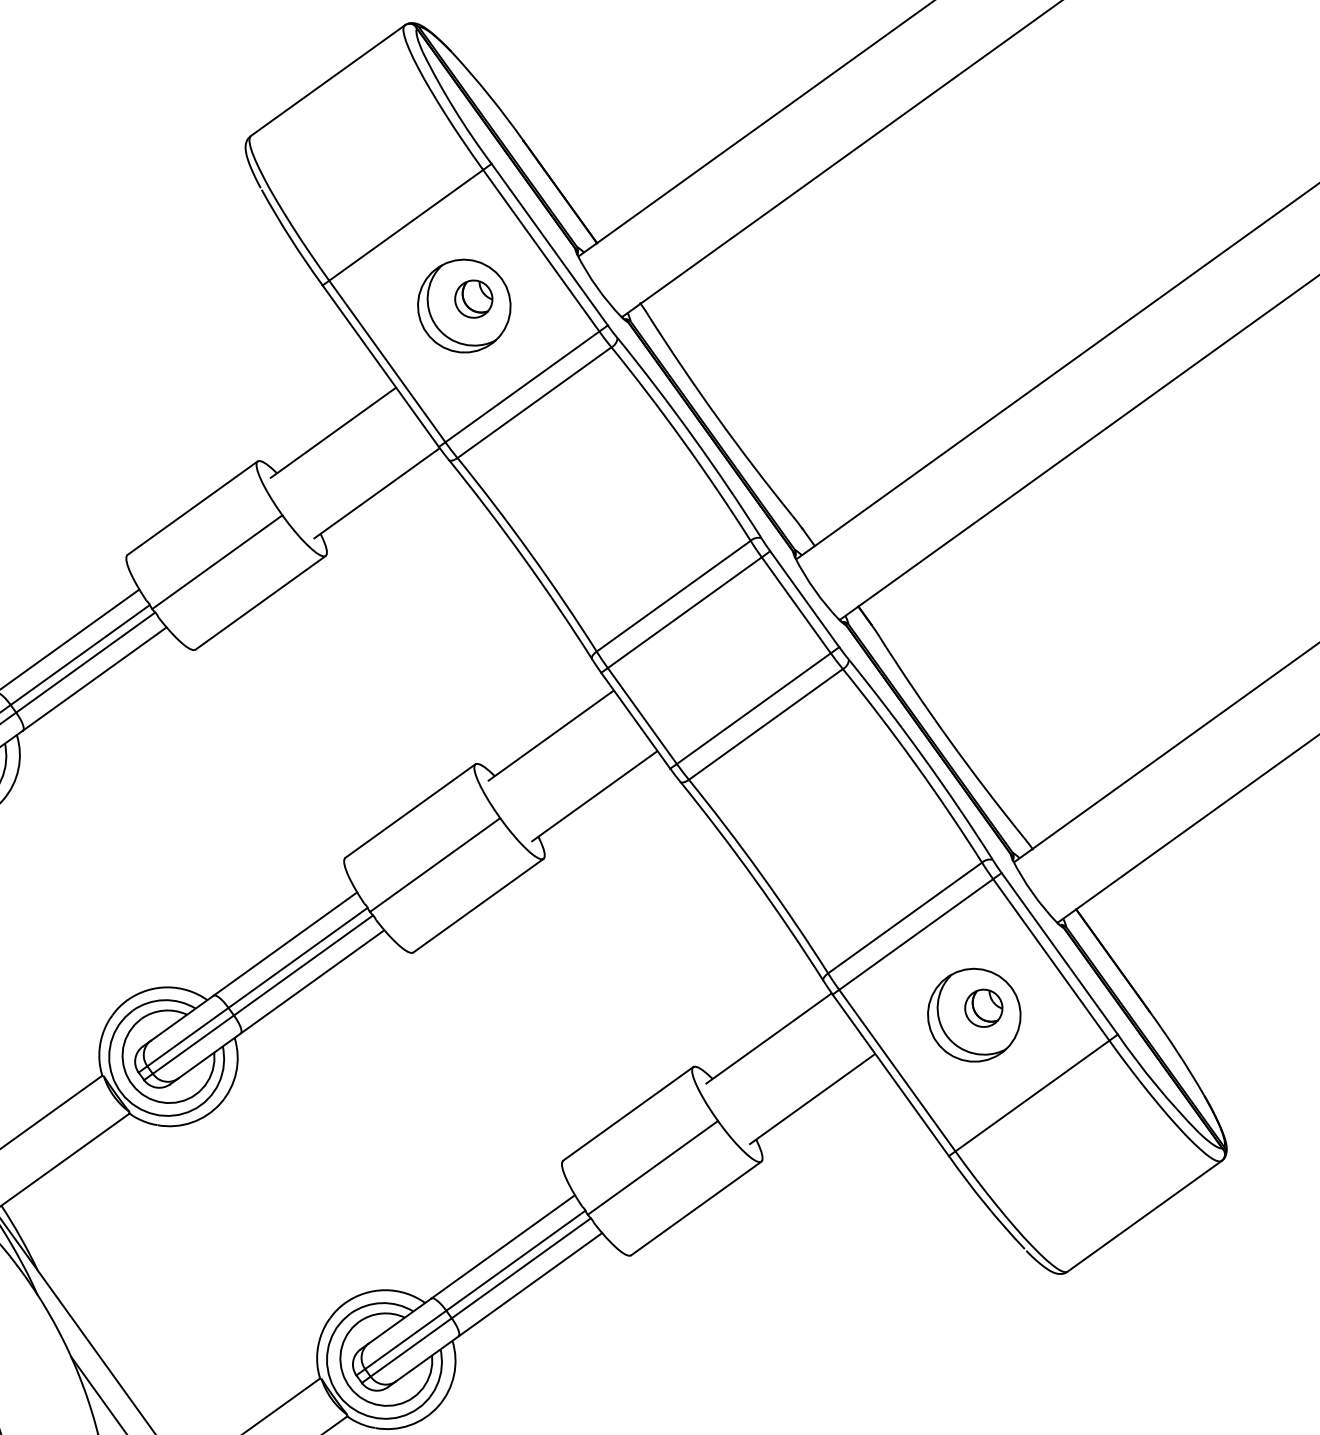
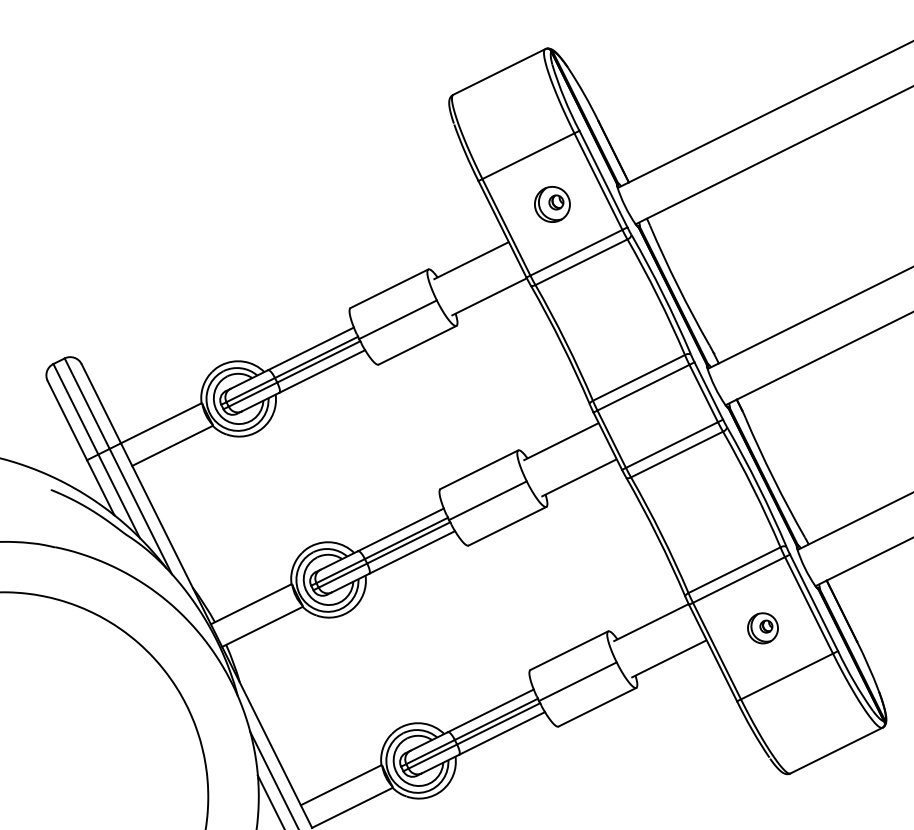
part: (464, 306) -> (552, 204), size x0.7
part: (973, 1015) -> (762, 628), size x0.6

